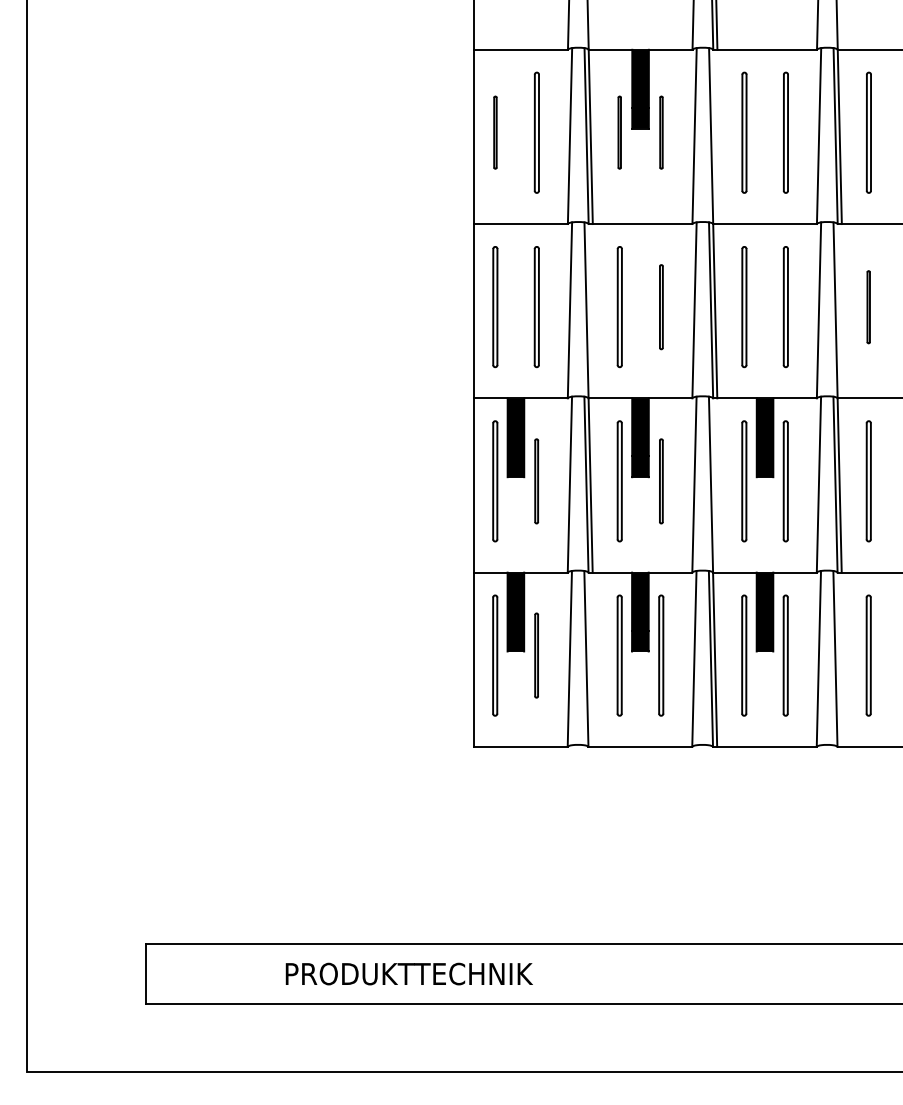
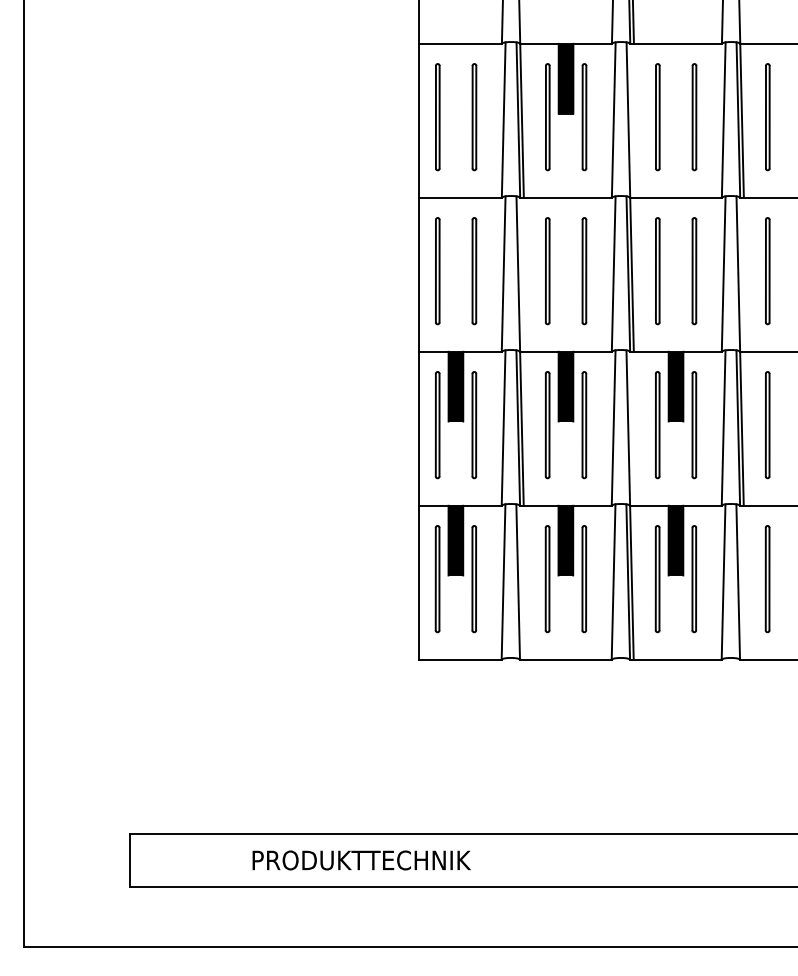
part: (495, 132) -> (437, 116), size x1.67
part: (619, 132) -> (547, 116), size x1.67
part: (661, 132) -> (584, 116), size x1.67
part: (661, 307) -> (584, 271), size x1.43
part: (868, 307) -> (767, 271), size x1.67
part: (536, 481) -> (474, 425), size x1.43
part: (661, 481) -> (584, 425), size x1.43
part: (536, 655) -> (474, 579), size x1.43

